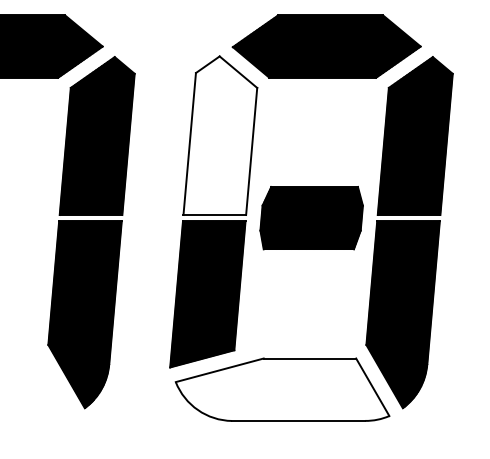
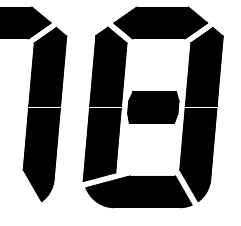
hatch: (220, 135) -> (108, 66), added
hatch: (281, 388) -> (138, 191), added

